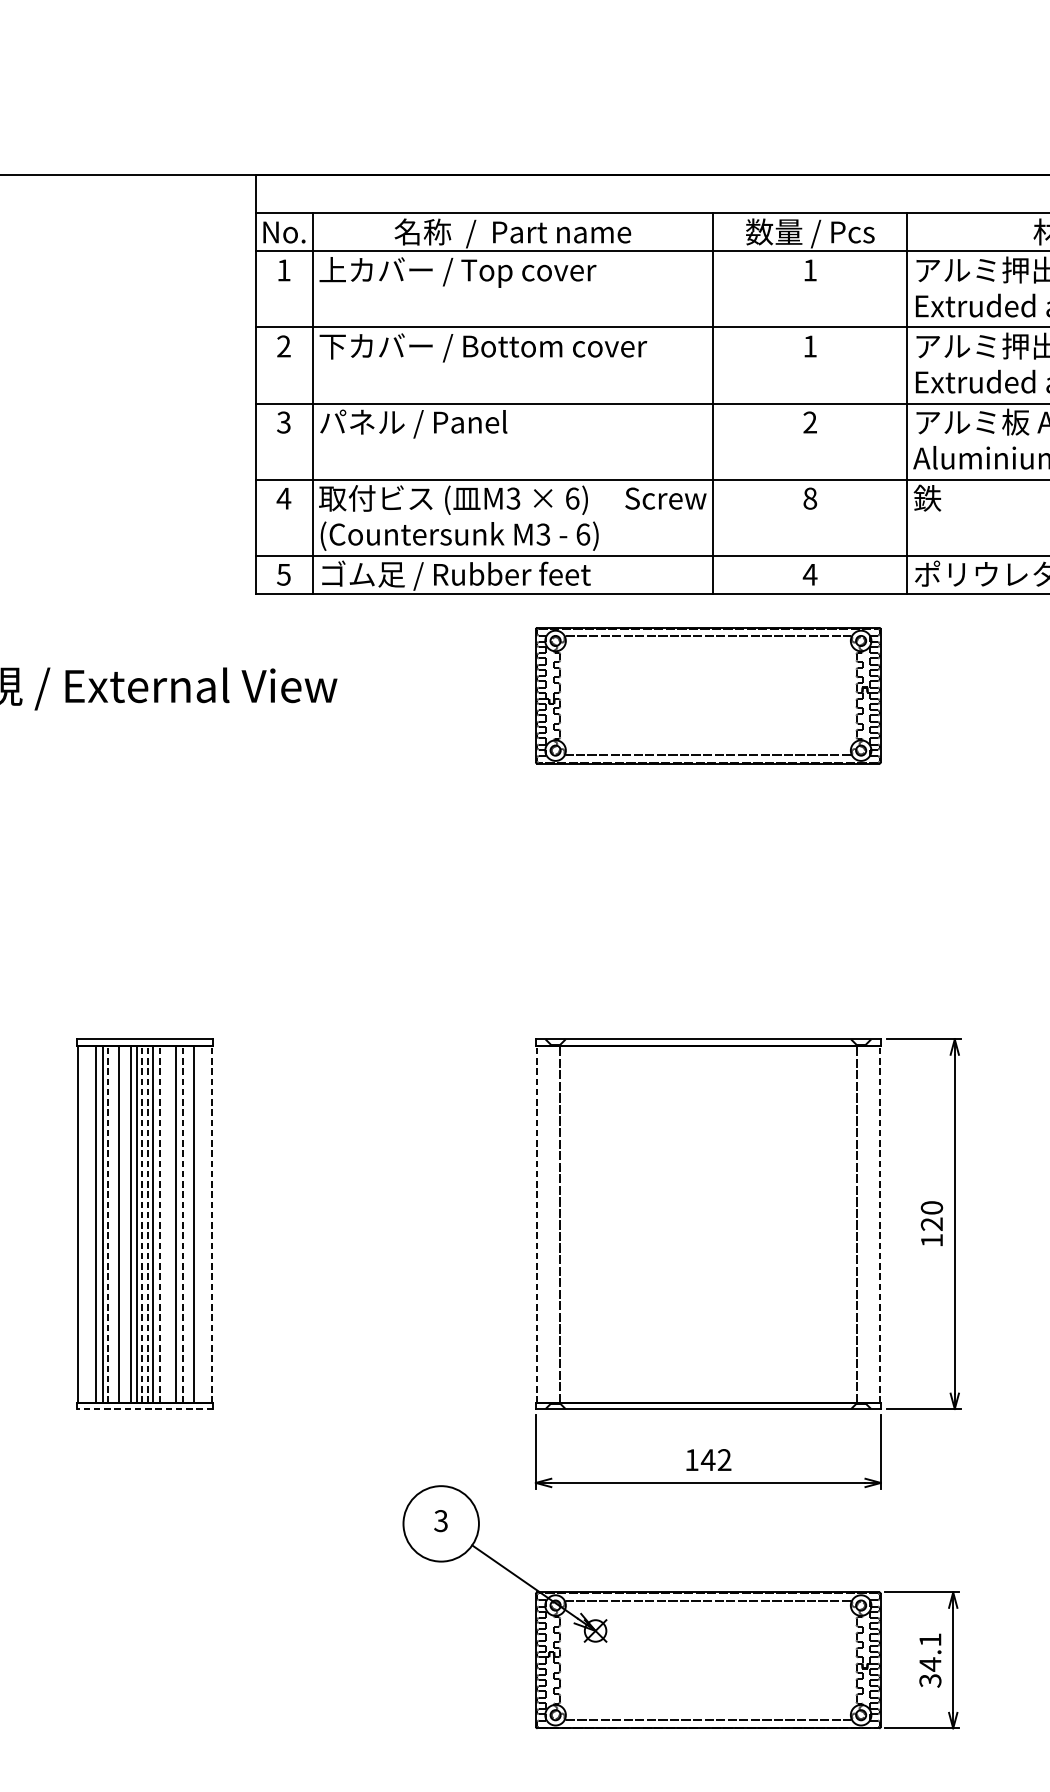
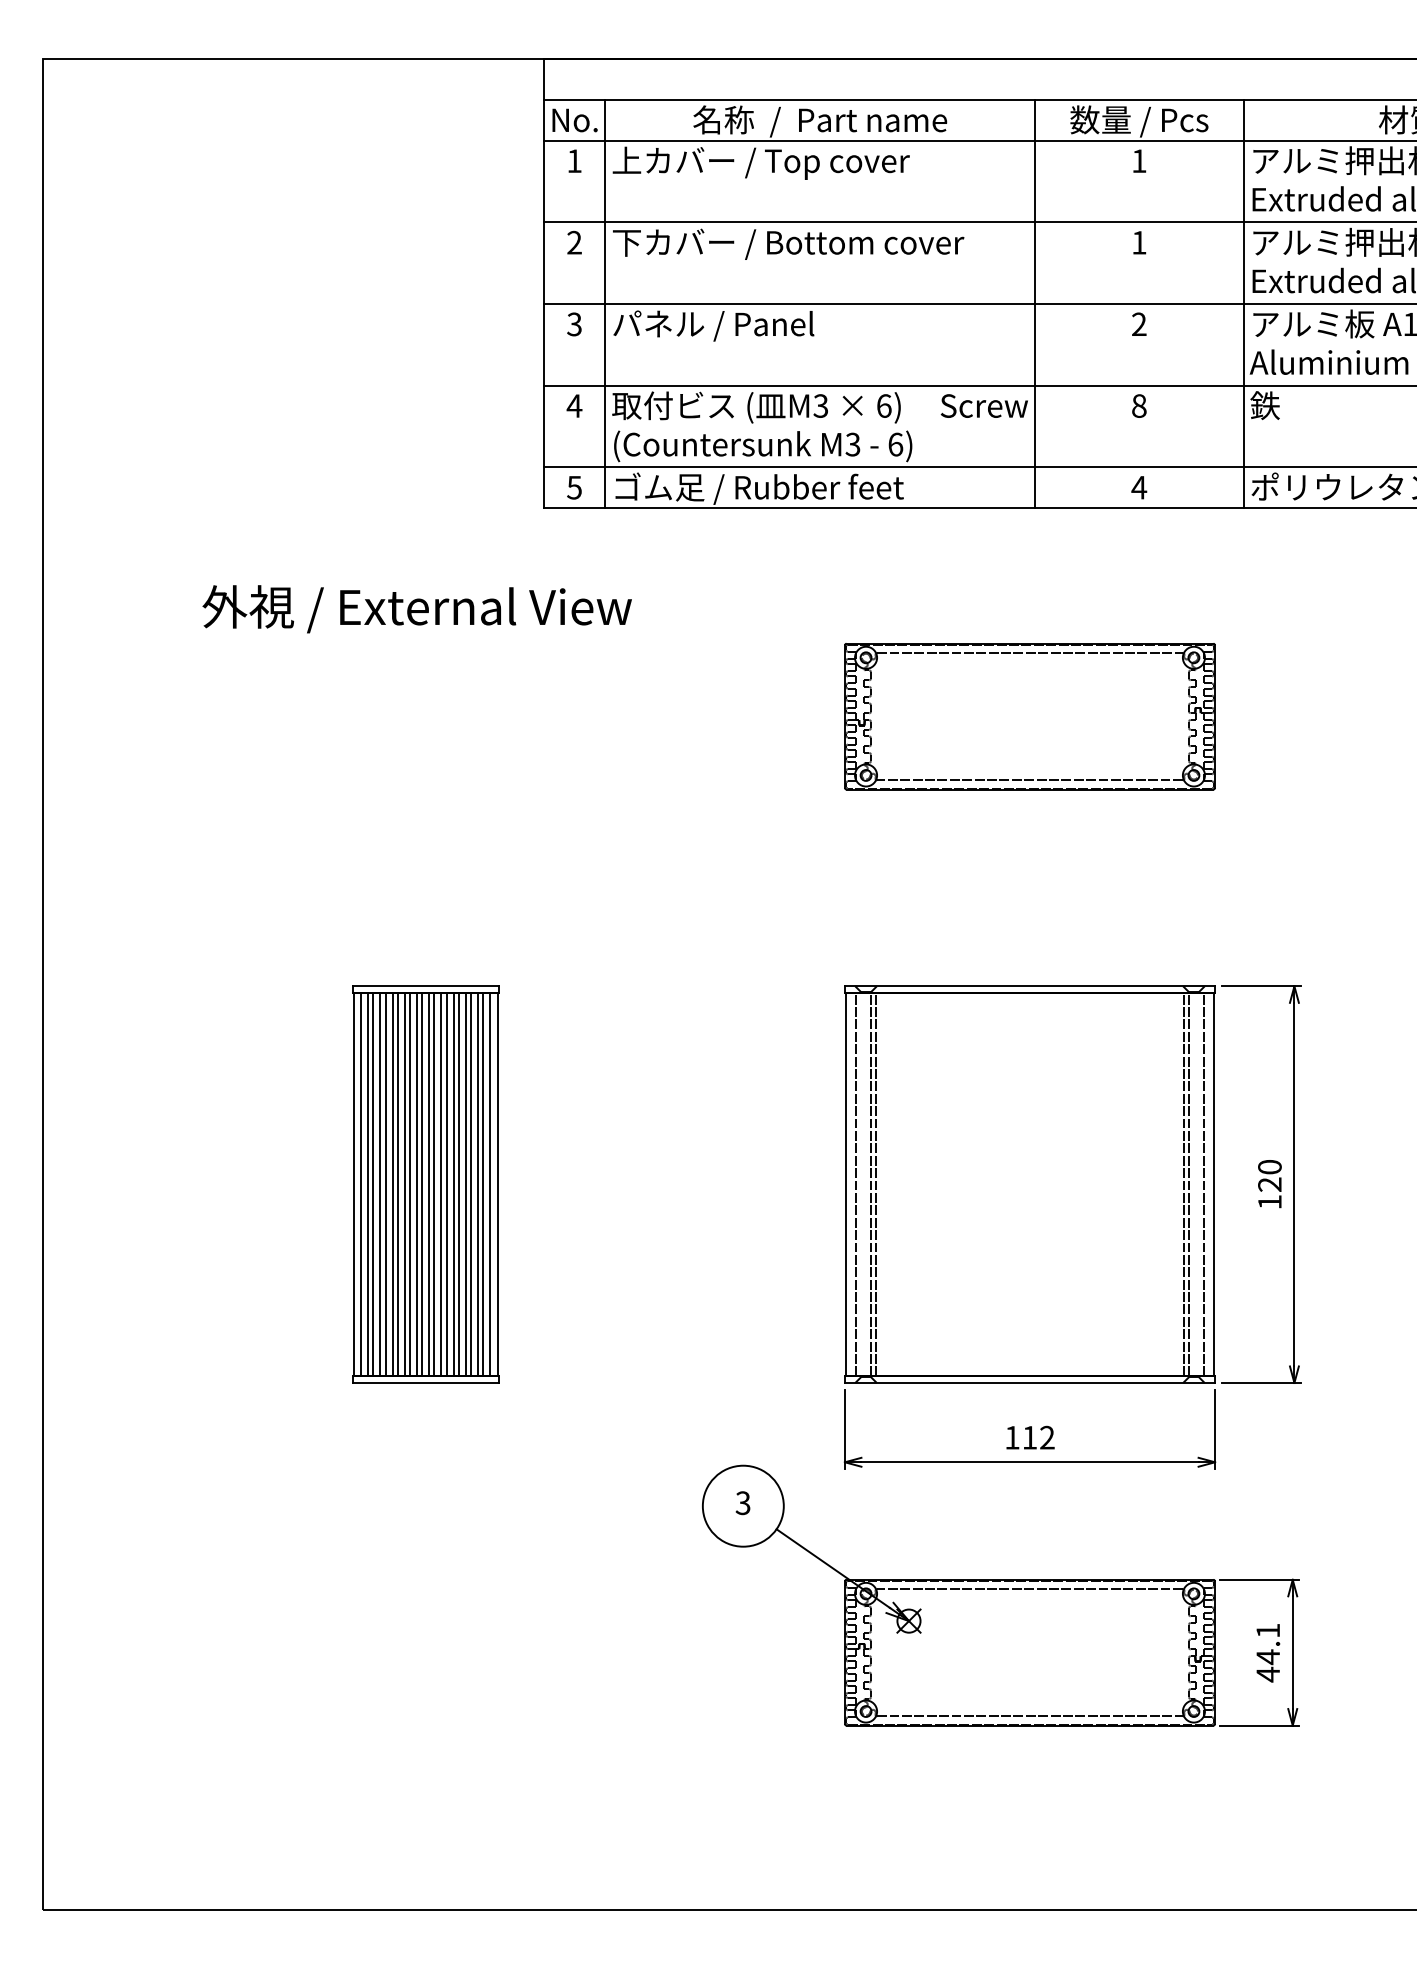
part: (707, 695) -> (1029, 716), moved
line: (85, 1224) -> (361, 1184), added
line: (91, 1224) -> (368, 1184), added
line: (107, 1224) -> (385, 1184), dashed -> solid
line: (114, 1224) -> (392, 1184), added
line: (125, 1224) -> (404, 1184), added
line: (142, 1224) -> (422, 1184), dashed -> solid
line: (148, 1224) -> (429, 1184), dashed -> solid
line: (159, 1224) -> (441, 1184), dashed -> solid
line: (164, 1224) -> (446, 1184), added
line: (171, 1224) -> (453, 1184), added
line: (182, 1224) -> (465, 1184), dashed -> solid
line: (187, 1224) -> (471, 1184), added
line: (199, 1224) -> (483, 1184), added
line: (205, 1224) -> (490, 1184), added
line: (212, 1224) -> (497, 1184), dashed -> solid
line: (537, 1224) -> (846, 1184), dashed -> solid
line: (546, 1224) -> (856, 1184), added
line: (564, 1224) -> (875, 1184), added
line: (852, 1224) -> (1184, 1184), added
line: (870, 1224) -> (1203, 1184), added
line: (879, 1224) -> (1213, 1184), dashed -> solid
line: (145, 1408) -> (425, 1382), dashed -> solid
text: (707, 1459) -> (1029, 1437), 142 -> 112
text: (930, 1680) -> (1268, 1674), 34.1 -> 44.1

